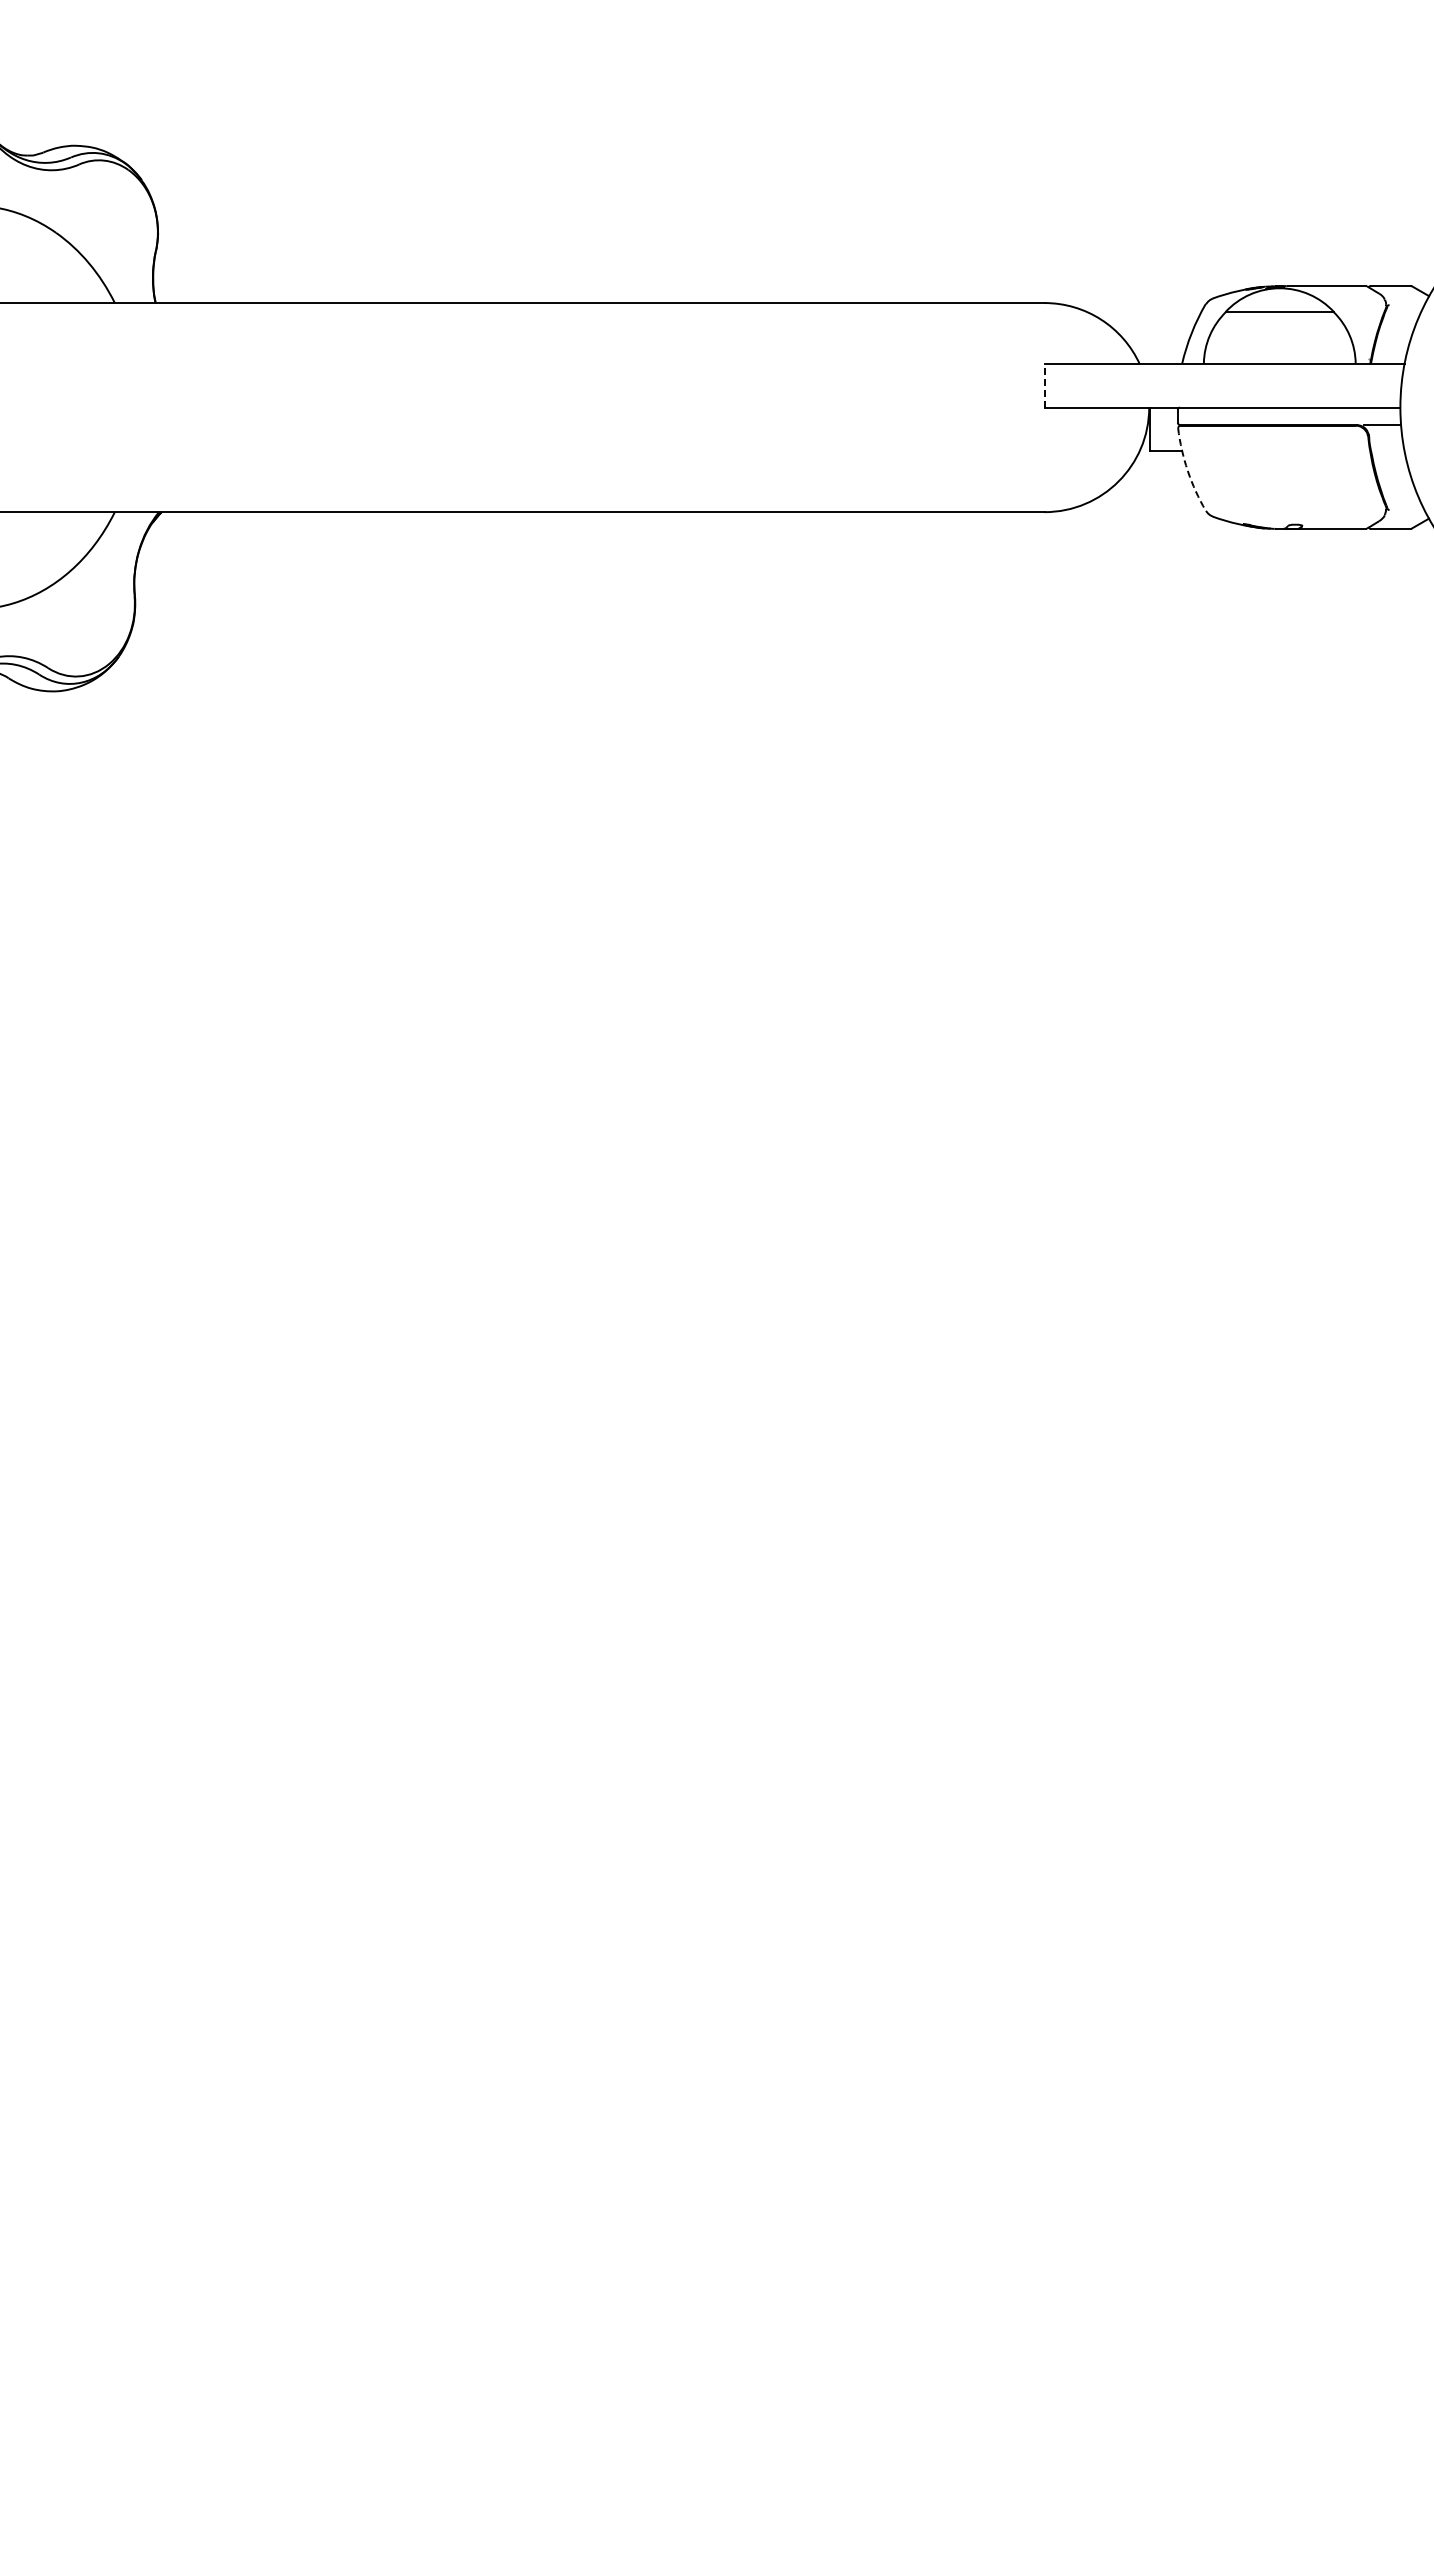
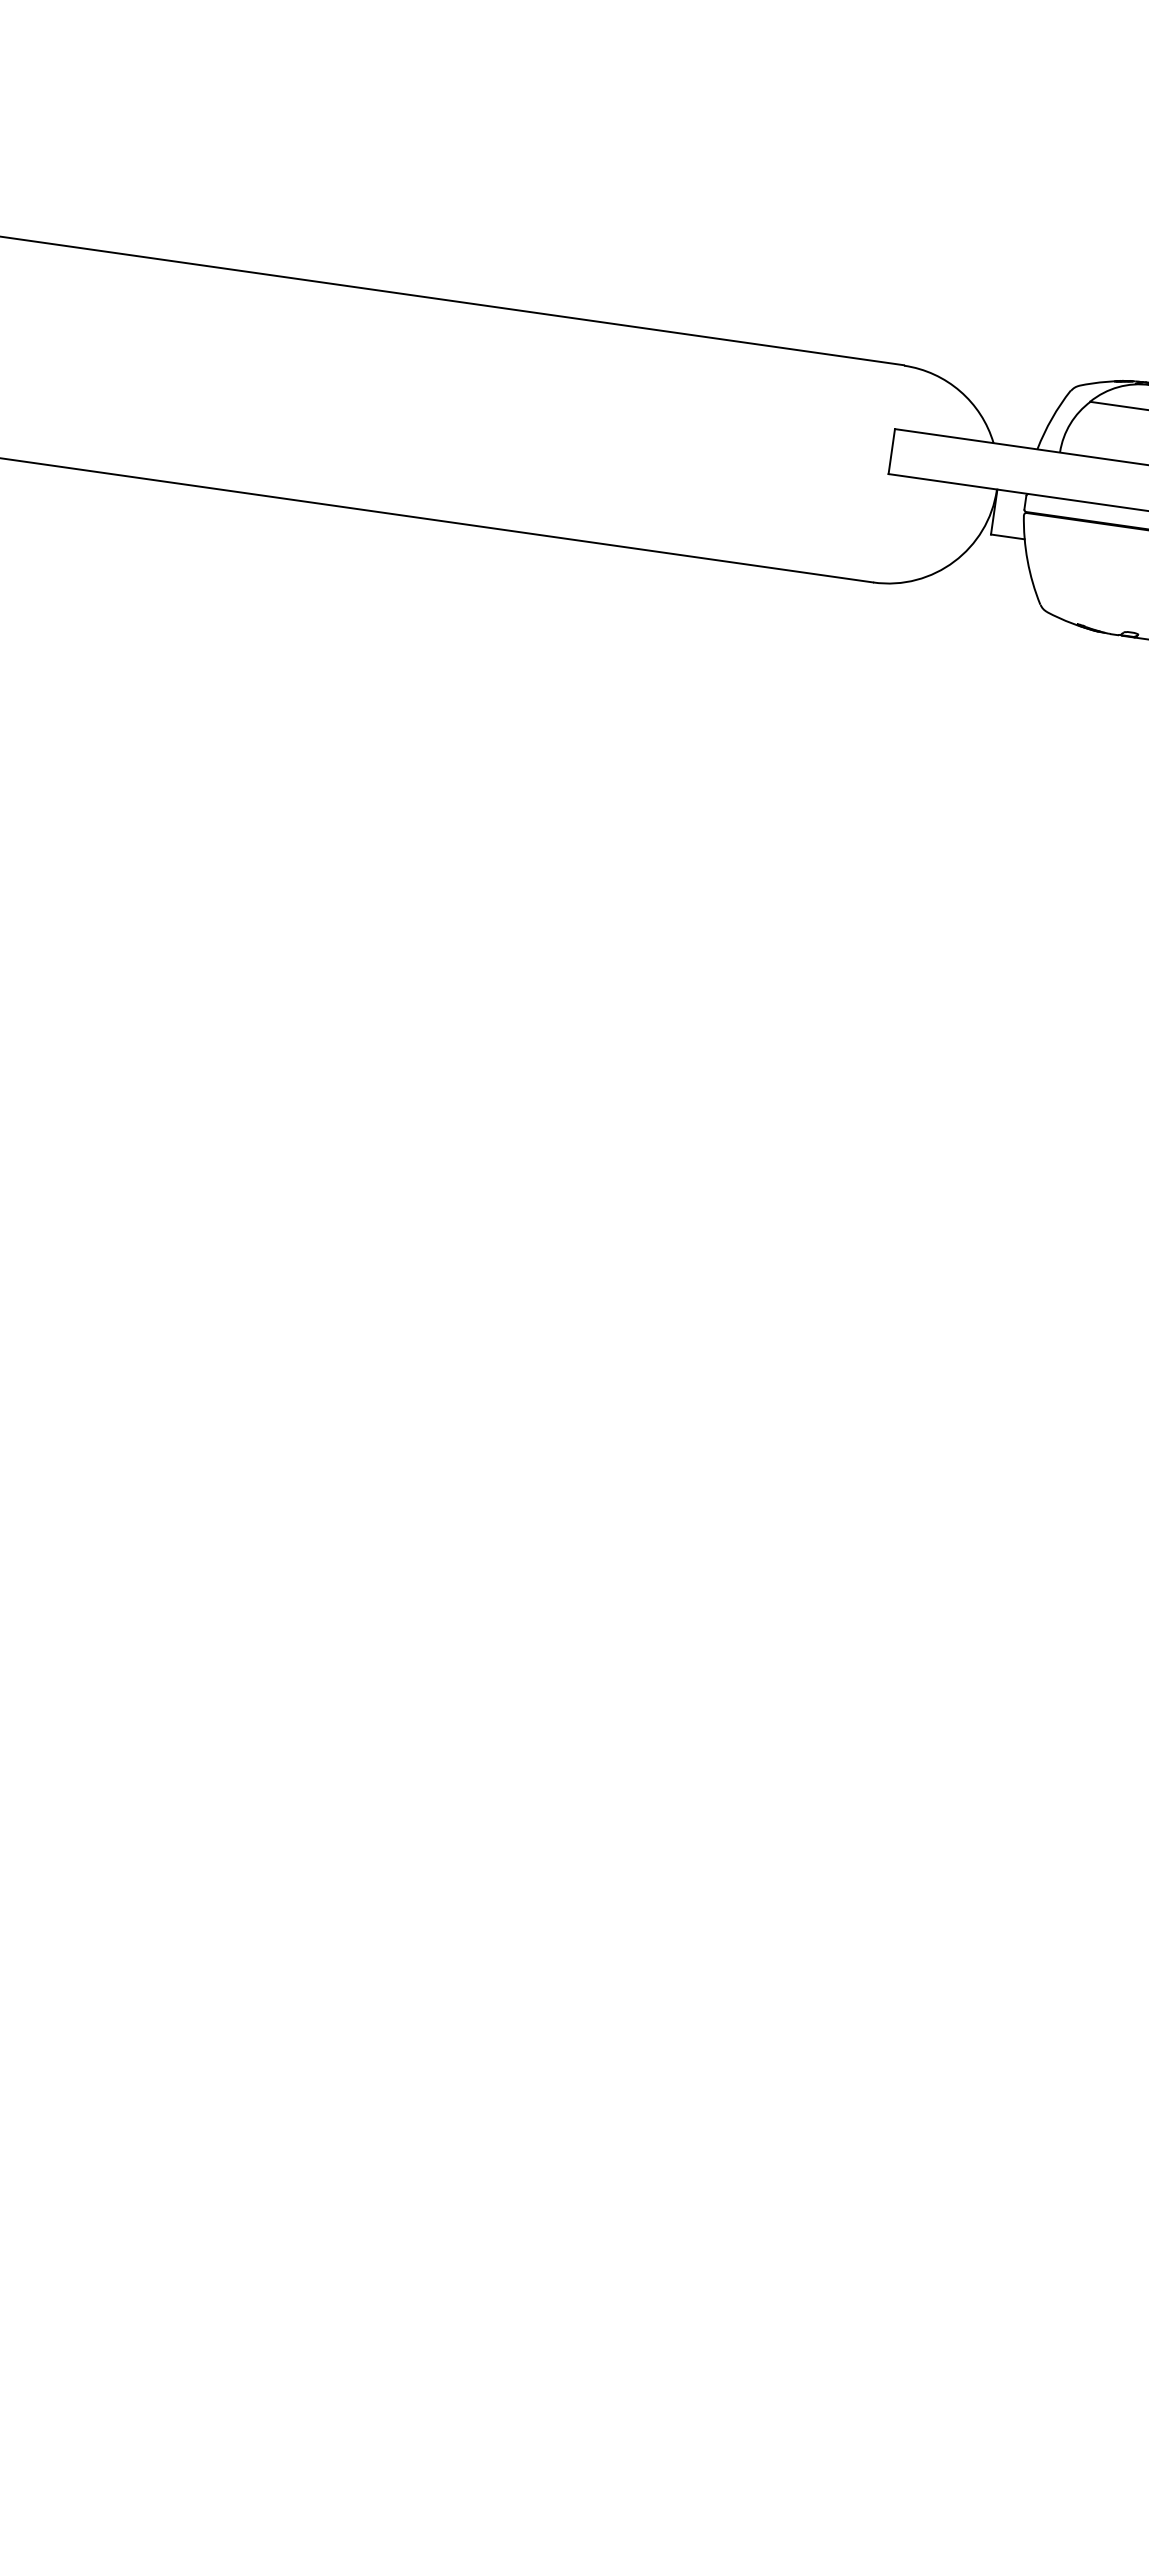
line: (1044, 385) -> (891, 451), dashed -> solid
arc: (1187, 470) -> (1027, 560), dashed -> solid

